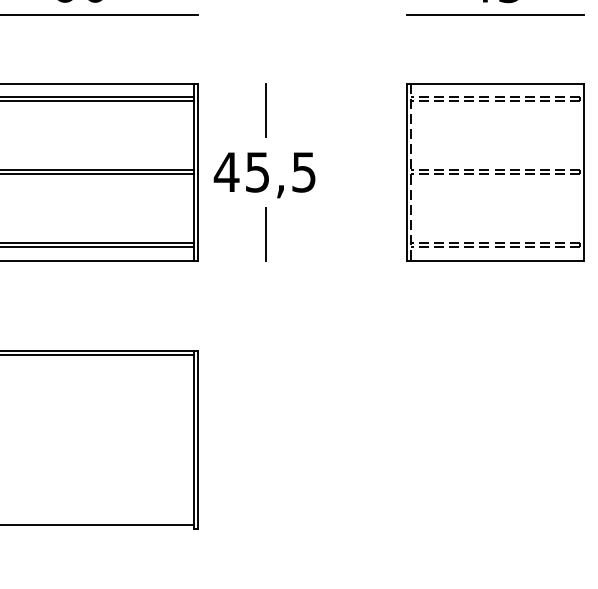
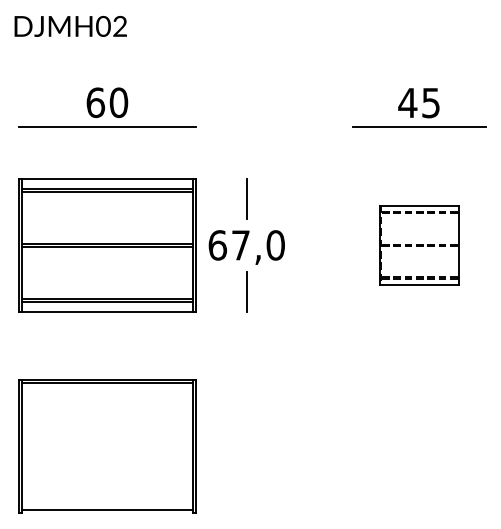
text: (265, 172) -> (246, 245), 45,5 -> 67,0
part: (495, 172) -> (419, 245), size x0.6

